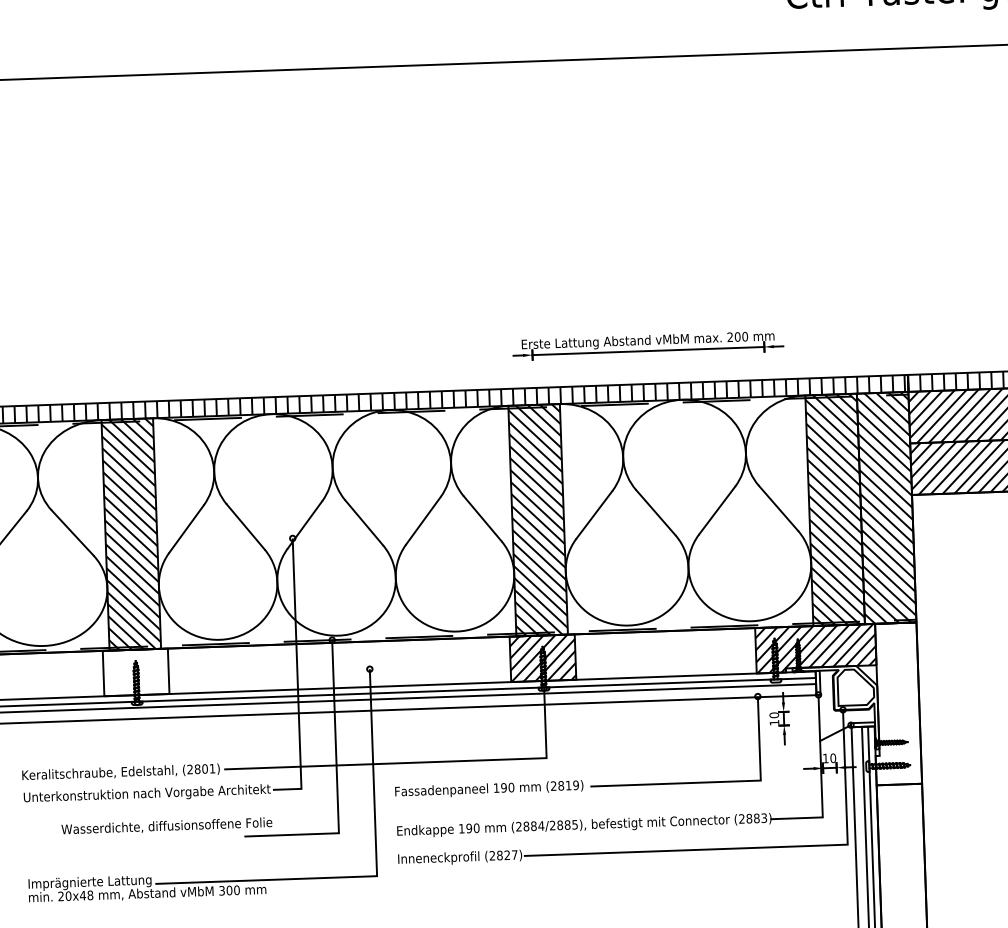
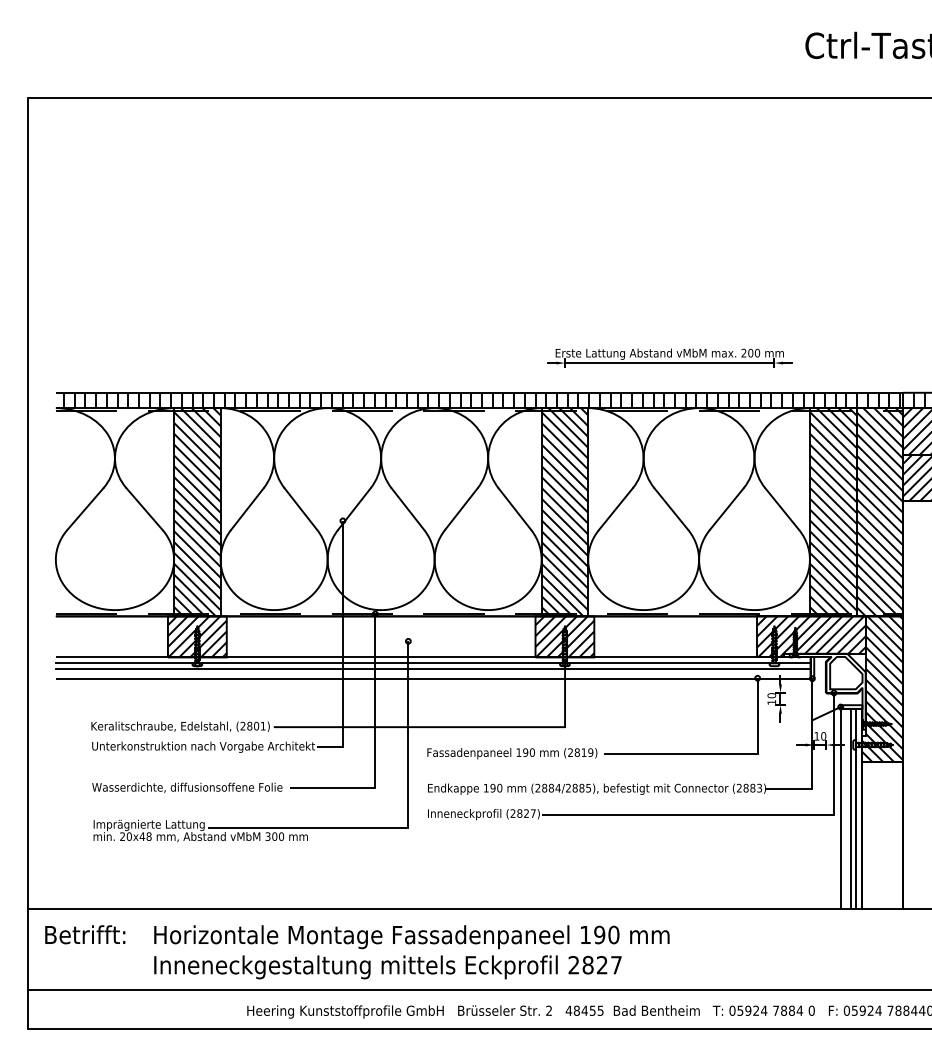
hatch: (135, 672) -> (196, 636), added
hatch: (896, 704) -> (882, 689), added
text: (167, 826) -> (187, 787), moved

